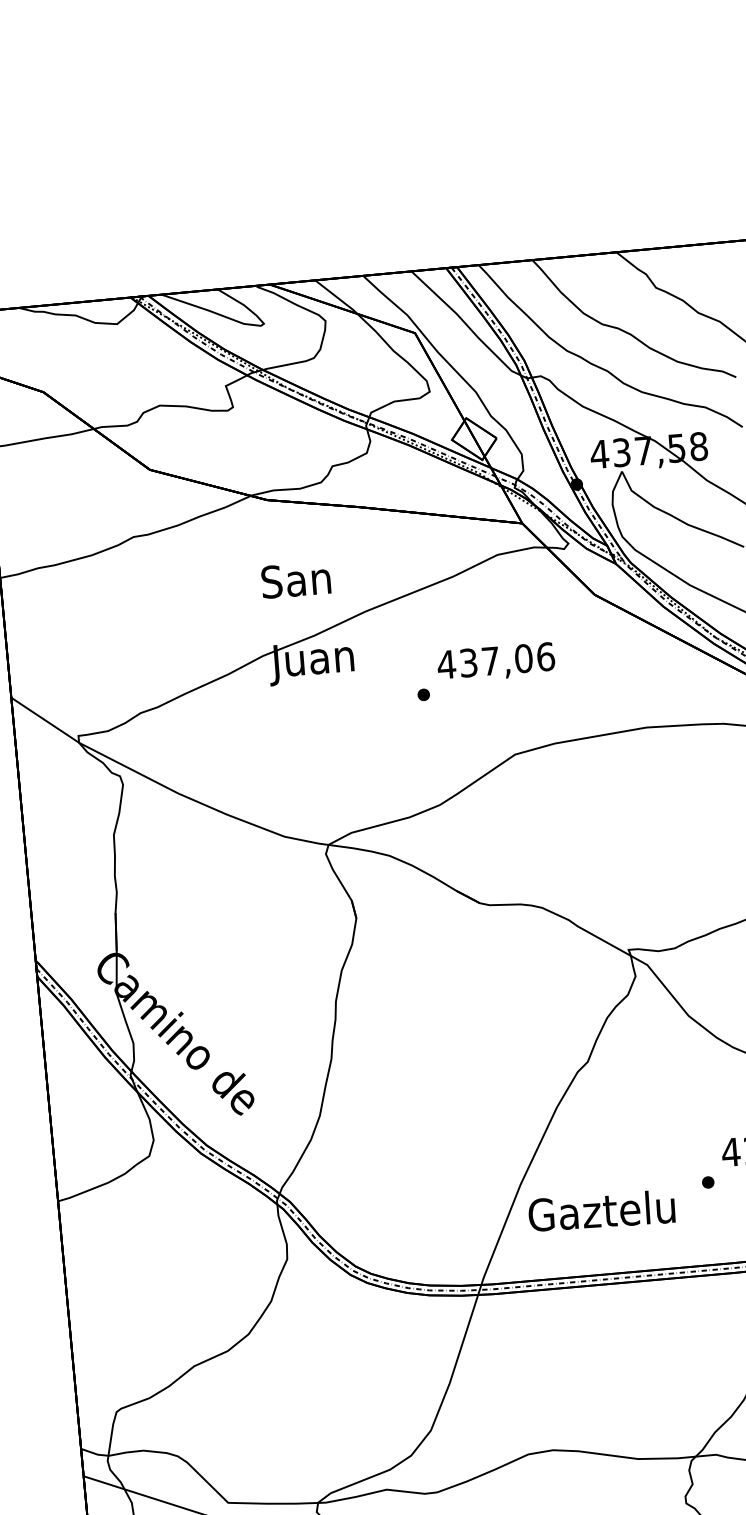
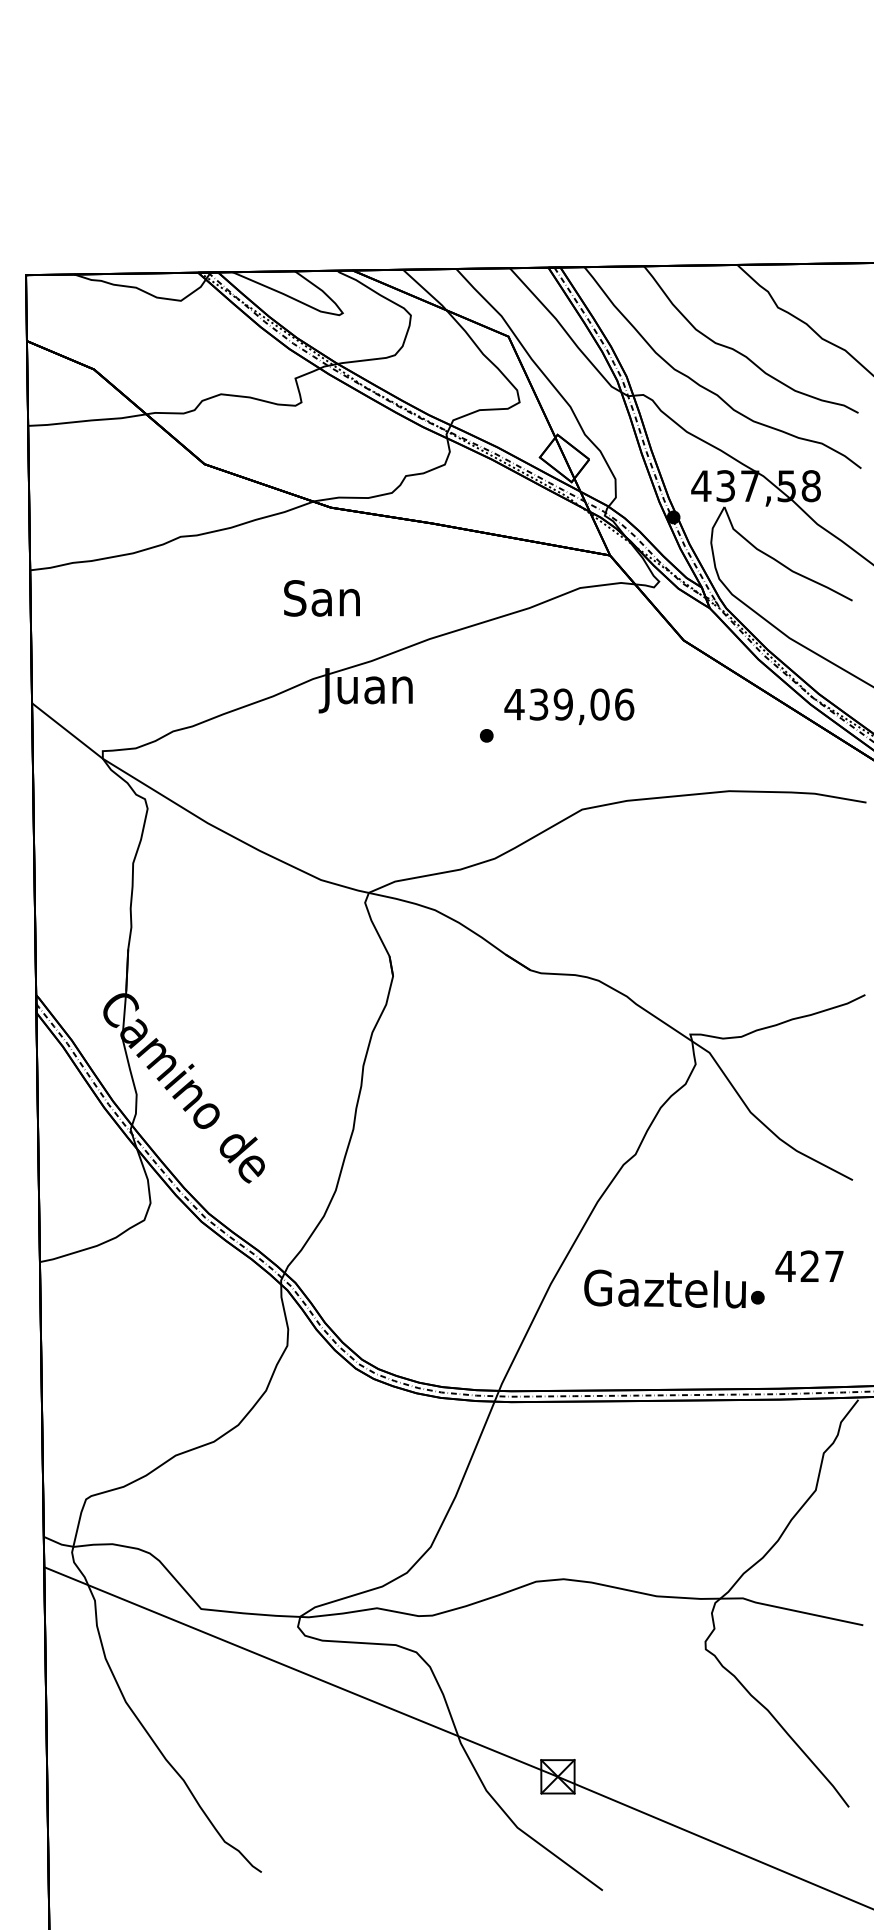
text: (295, 580) -> (321, 598), moved
text: (489, 661) -> (562, 704), 437,06 -> 439,06
text: (601, 1210) -> (664, 1288), moved

